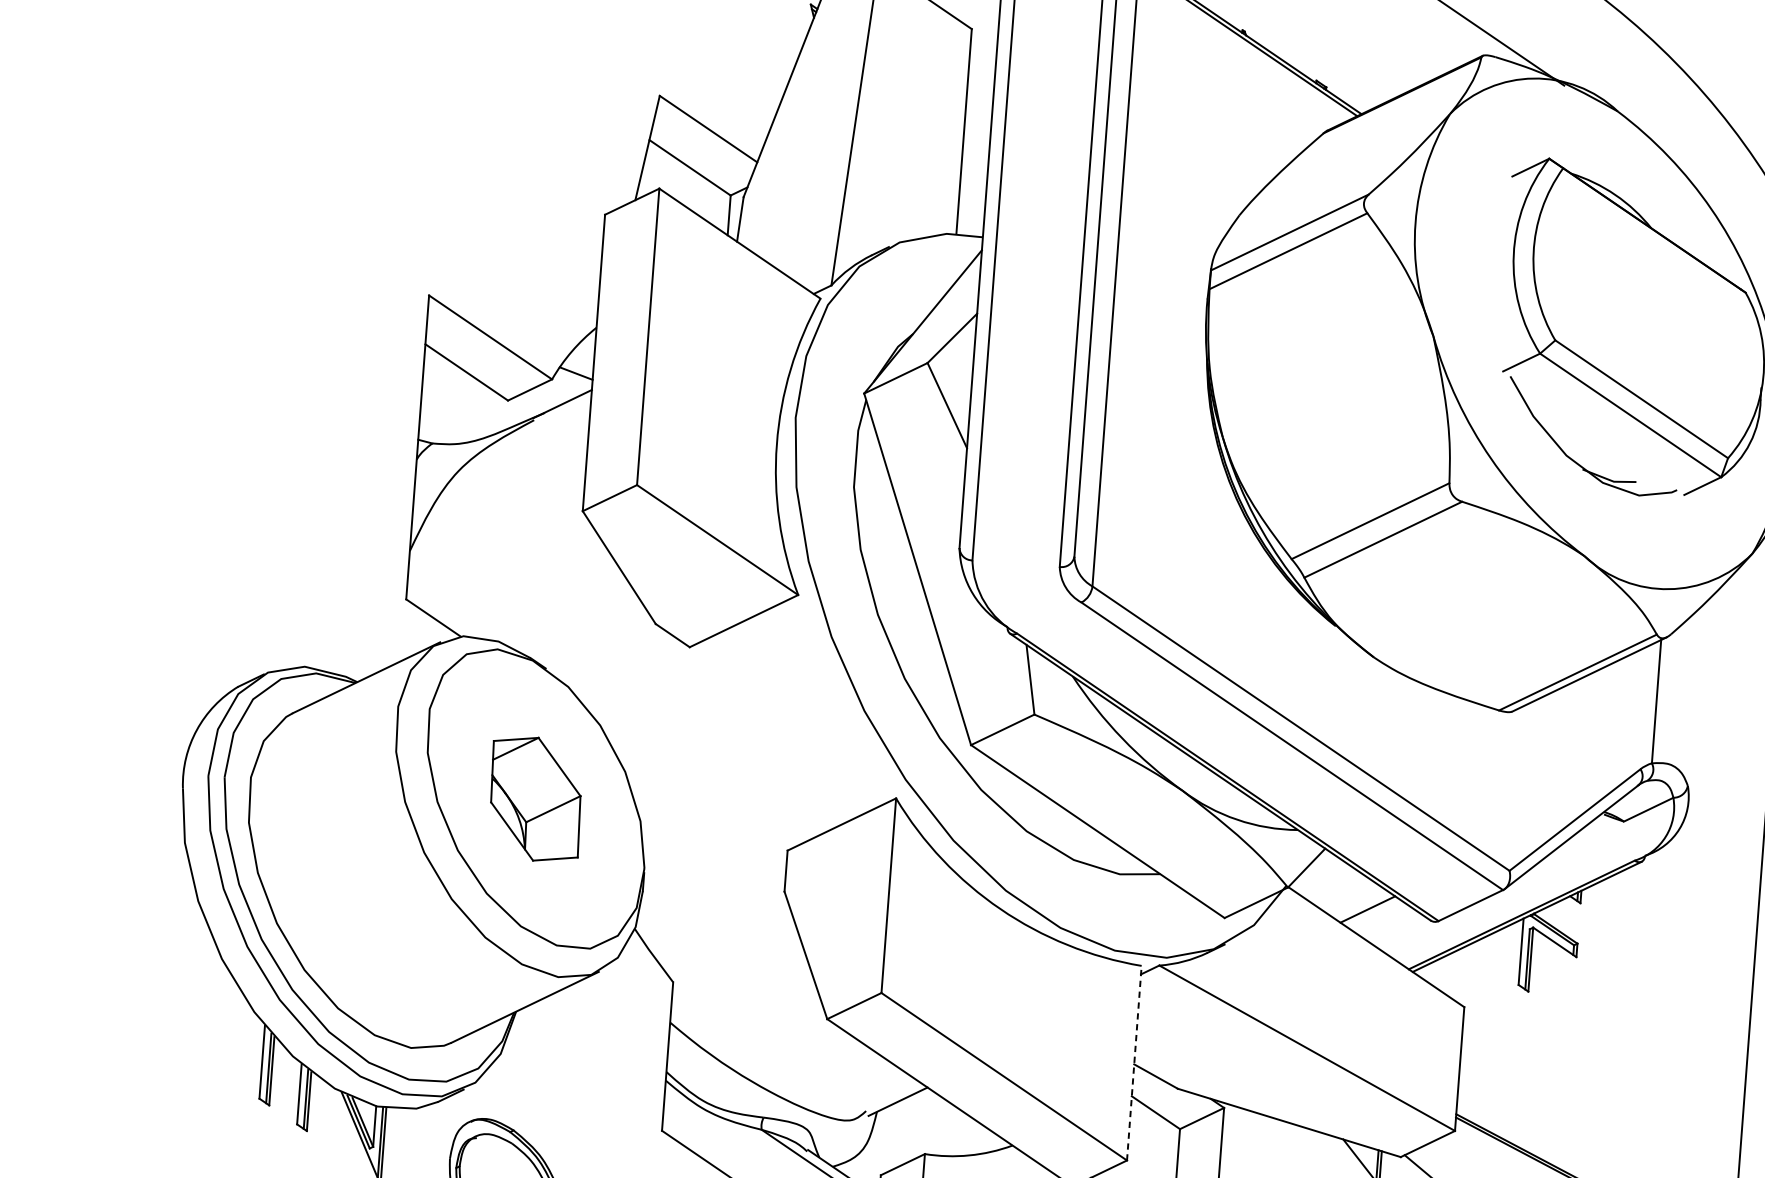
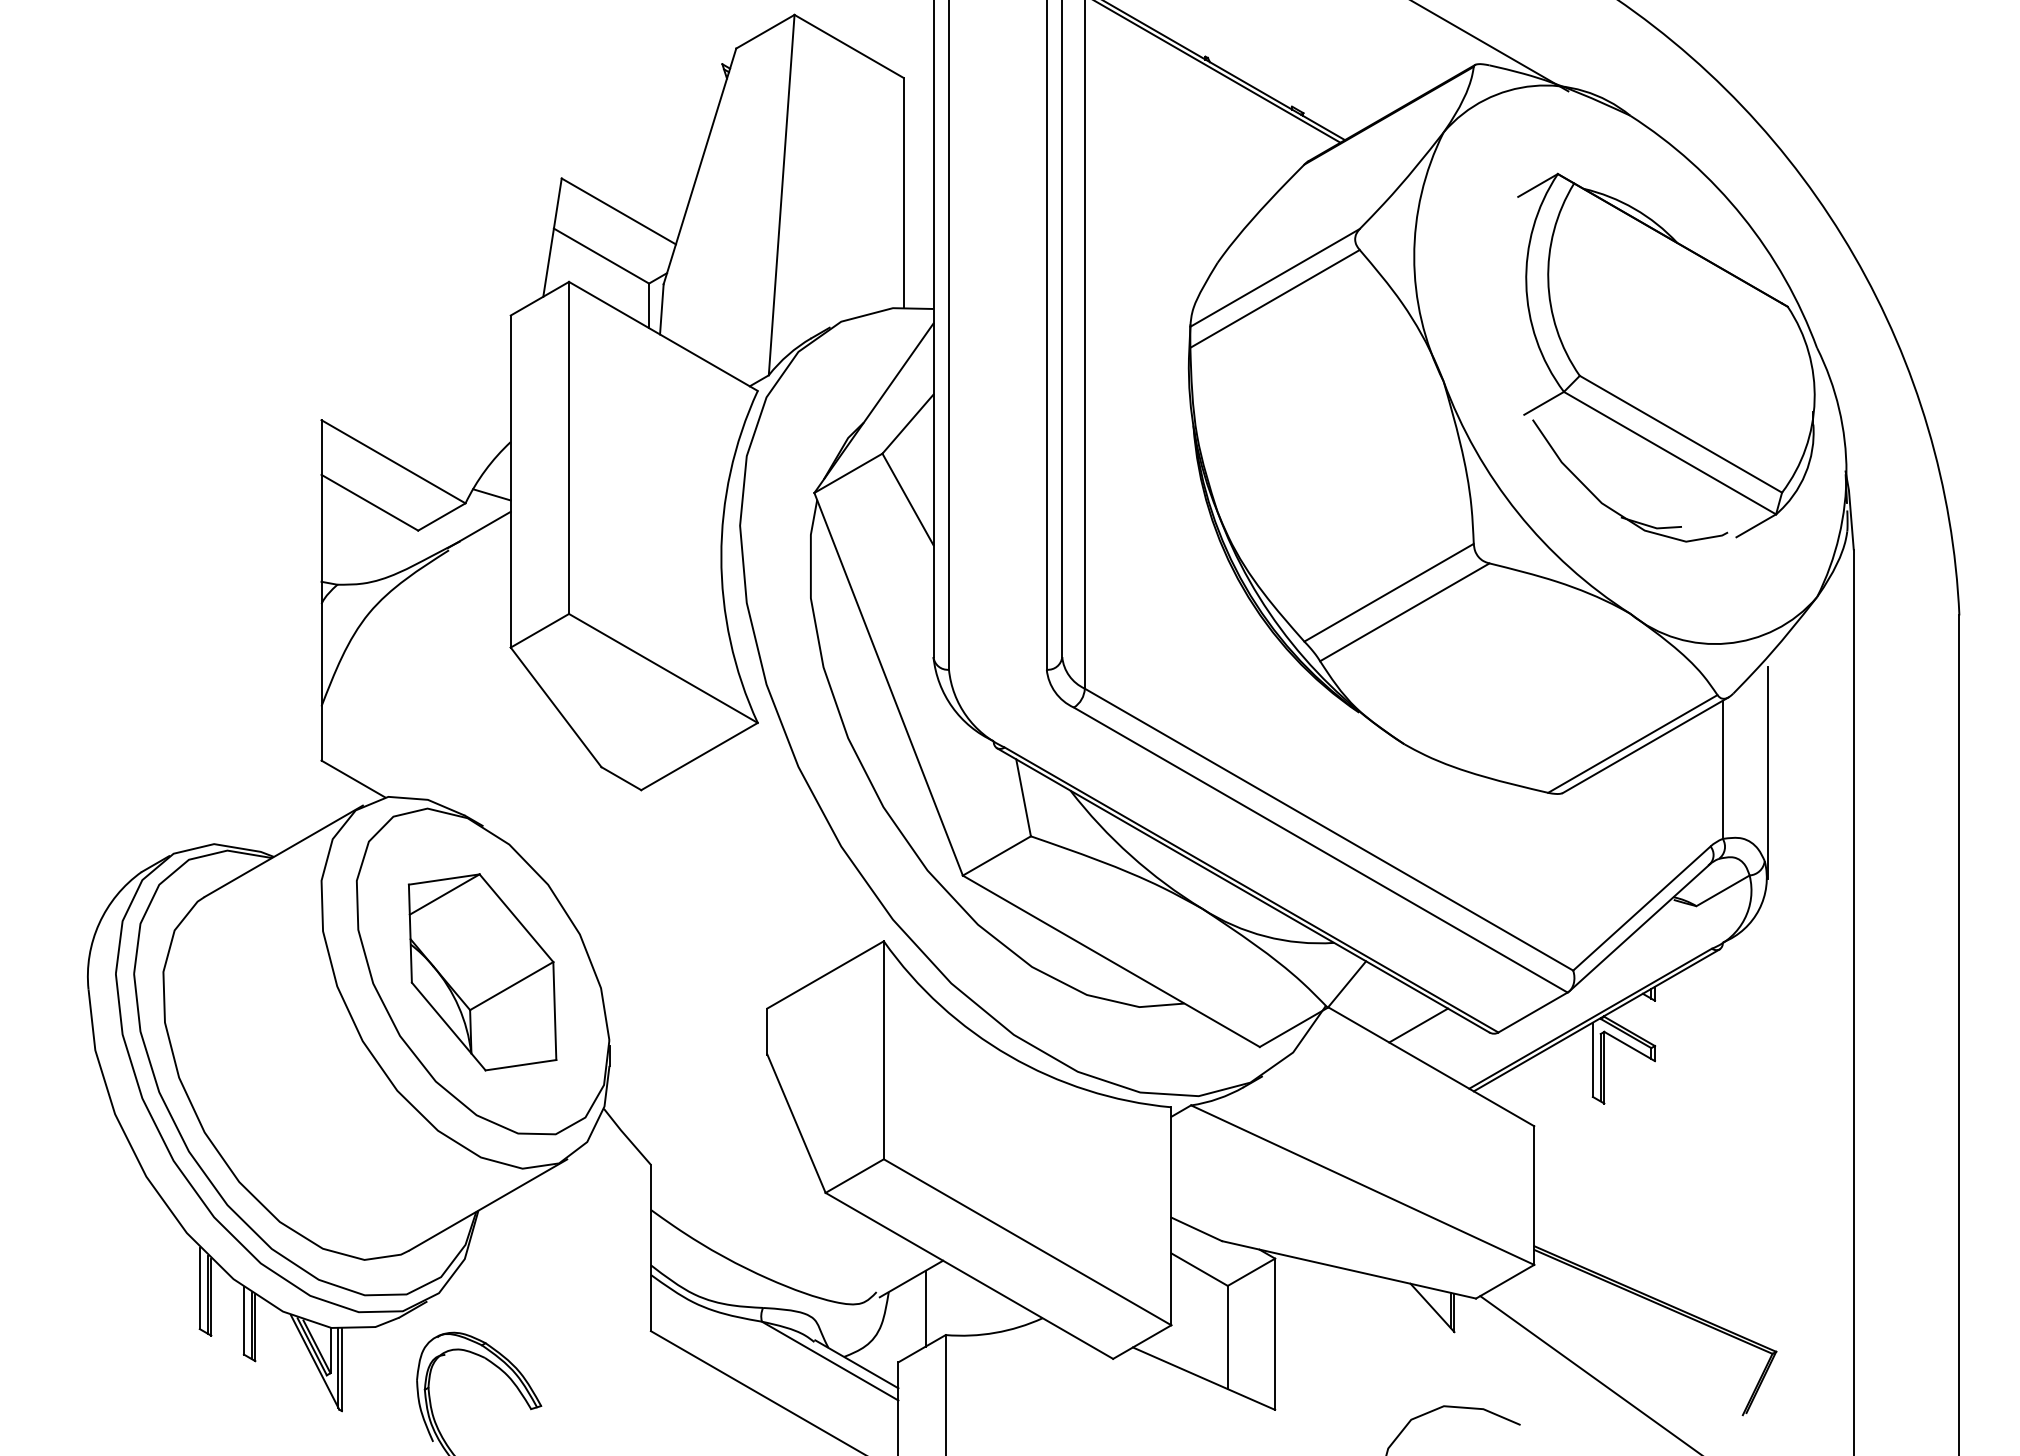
line: (1697, 708) -> (1768, 773), added
part: (535, 799) -> (482, 972), size x1.43
line: (1134, 1063) -> (1171, 1216), dashed -> solid
line: (908, 1129) -> (925, 1308), added

